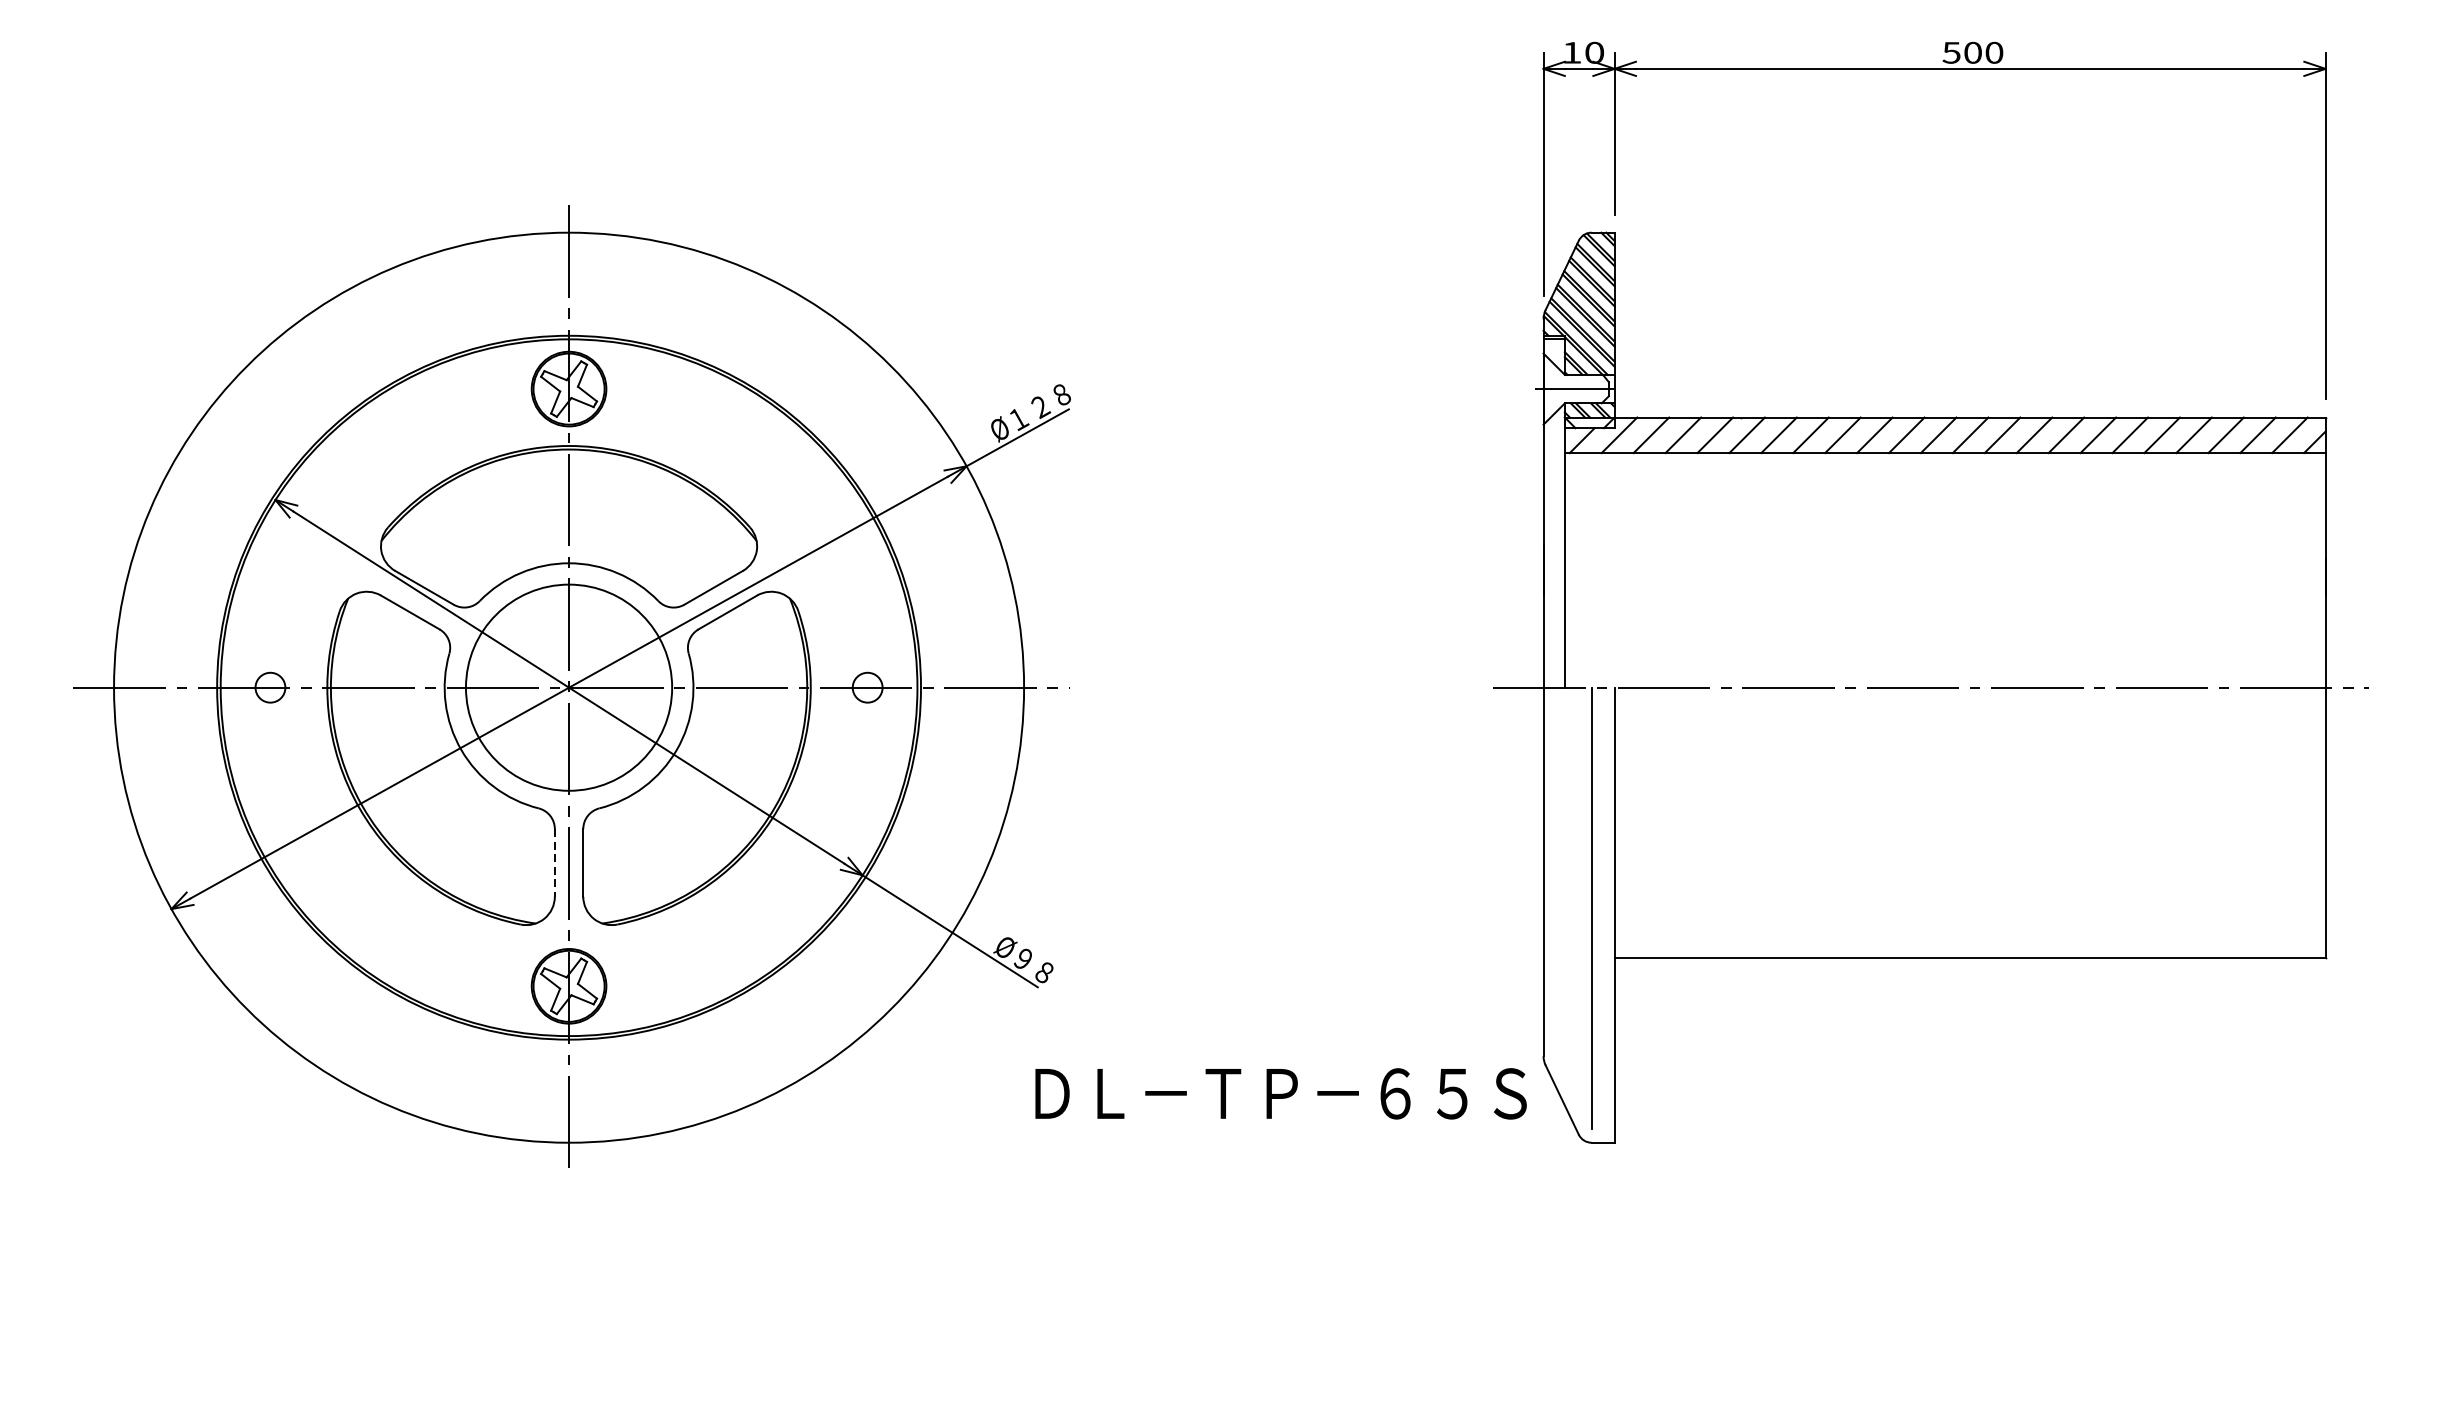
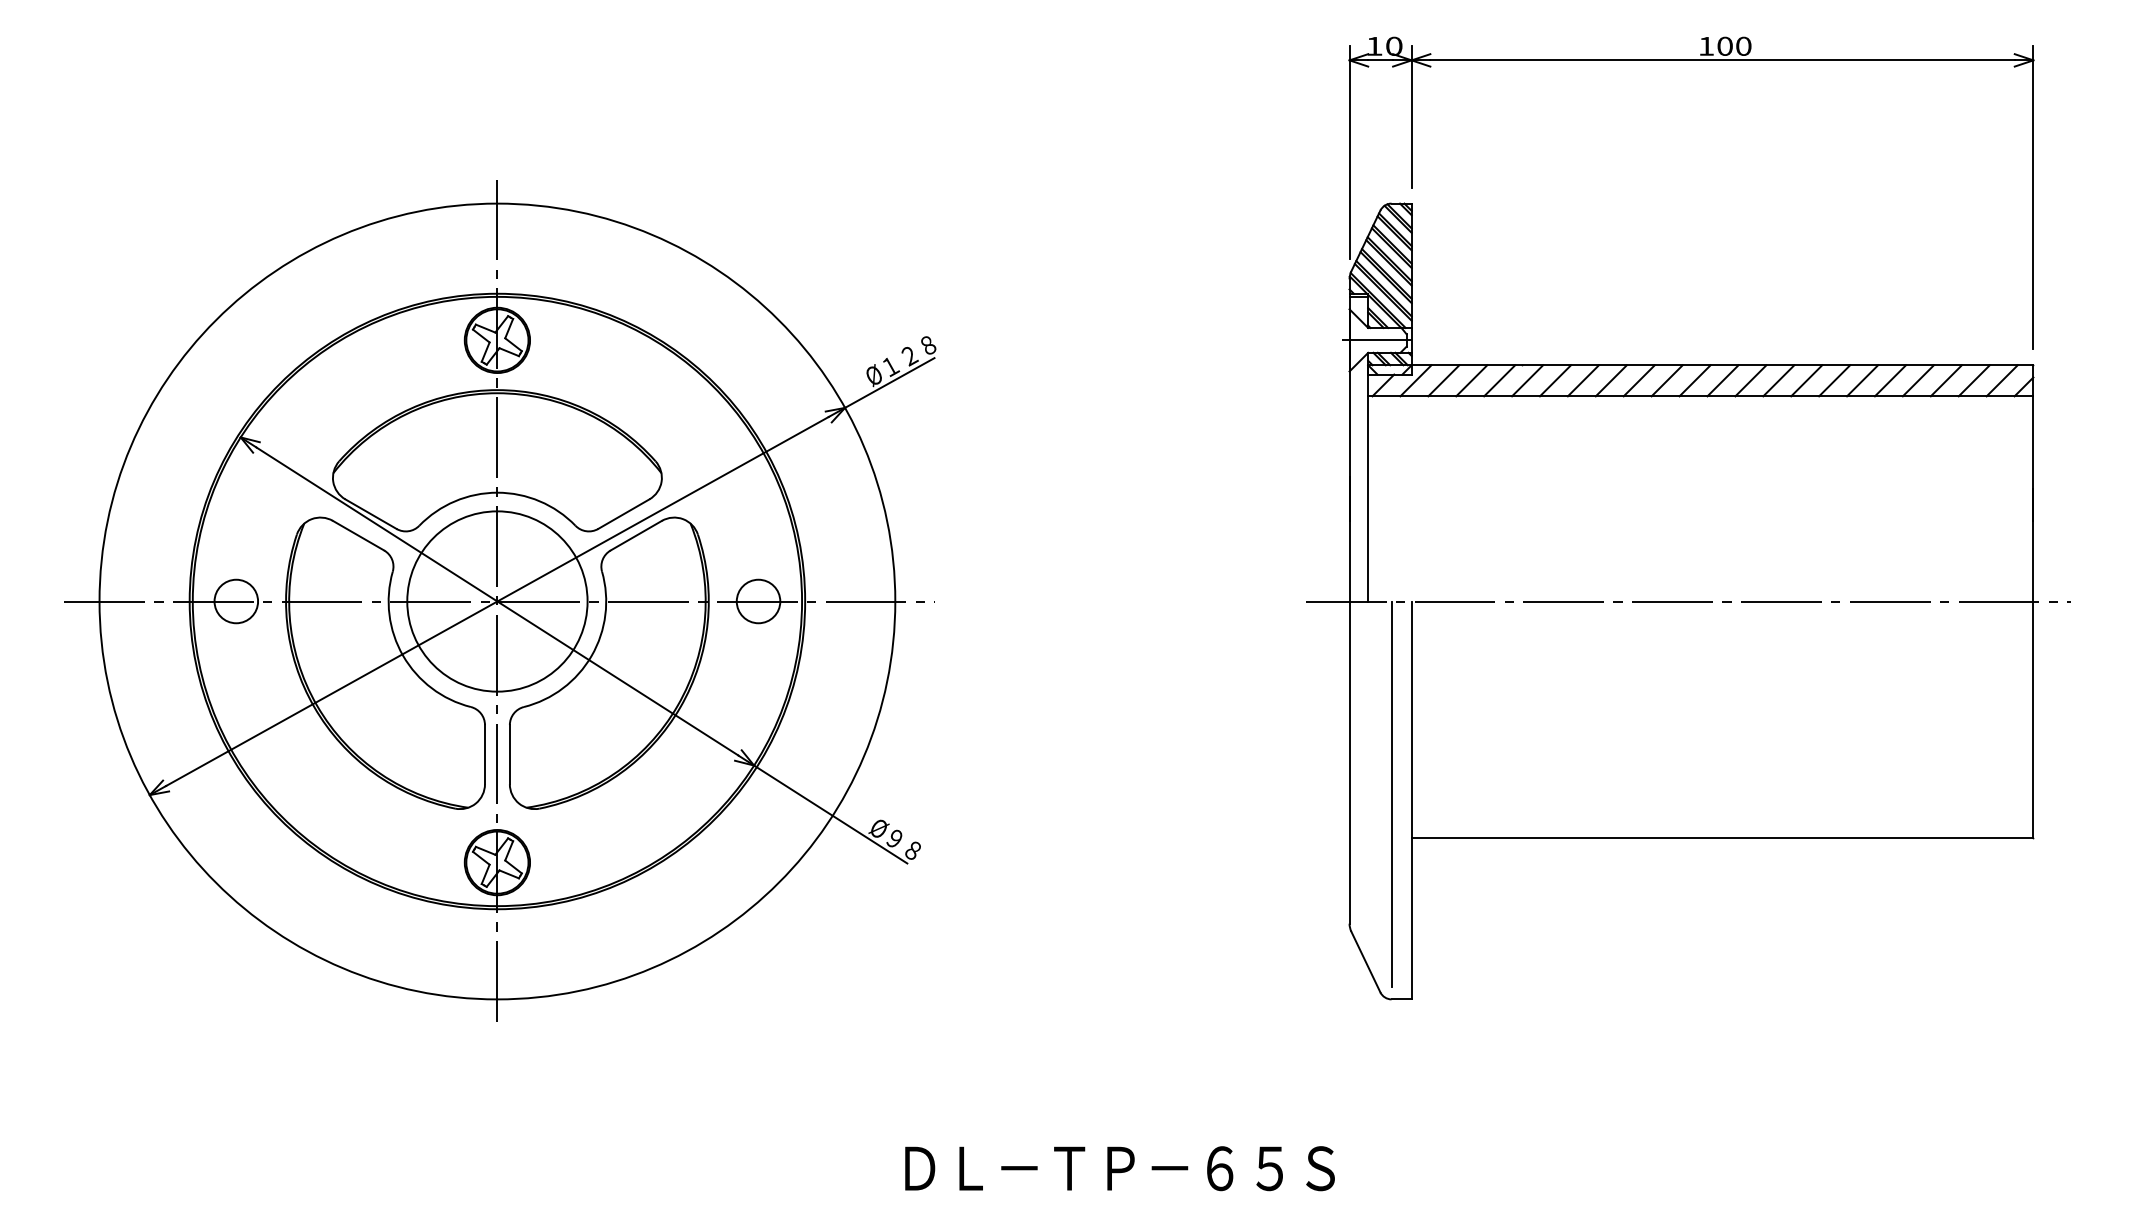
text: (1951, 53) -> (1706, 46), 500 -> 100
circle: (270, 687) -> (236, 601), size x1.67
circle: (867, 687) -> (758, 601), size x1.67
line: (555, 862) -> (485, 754), dashed -> solid
text: (1280, 1093) -> (1119, 1168), moved

